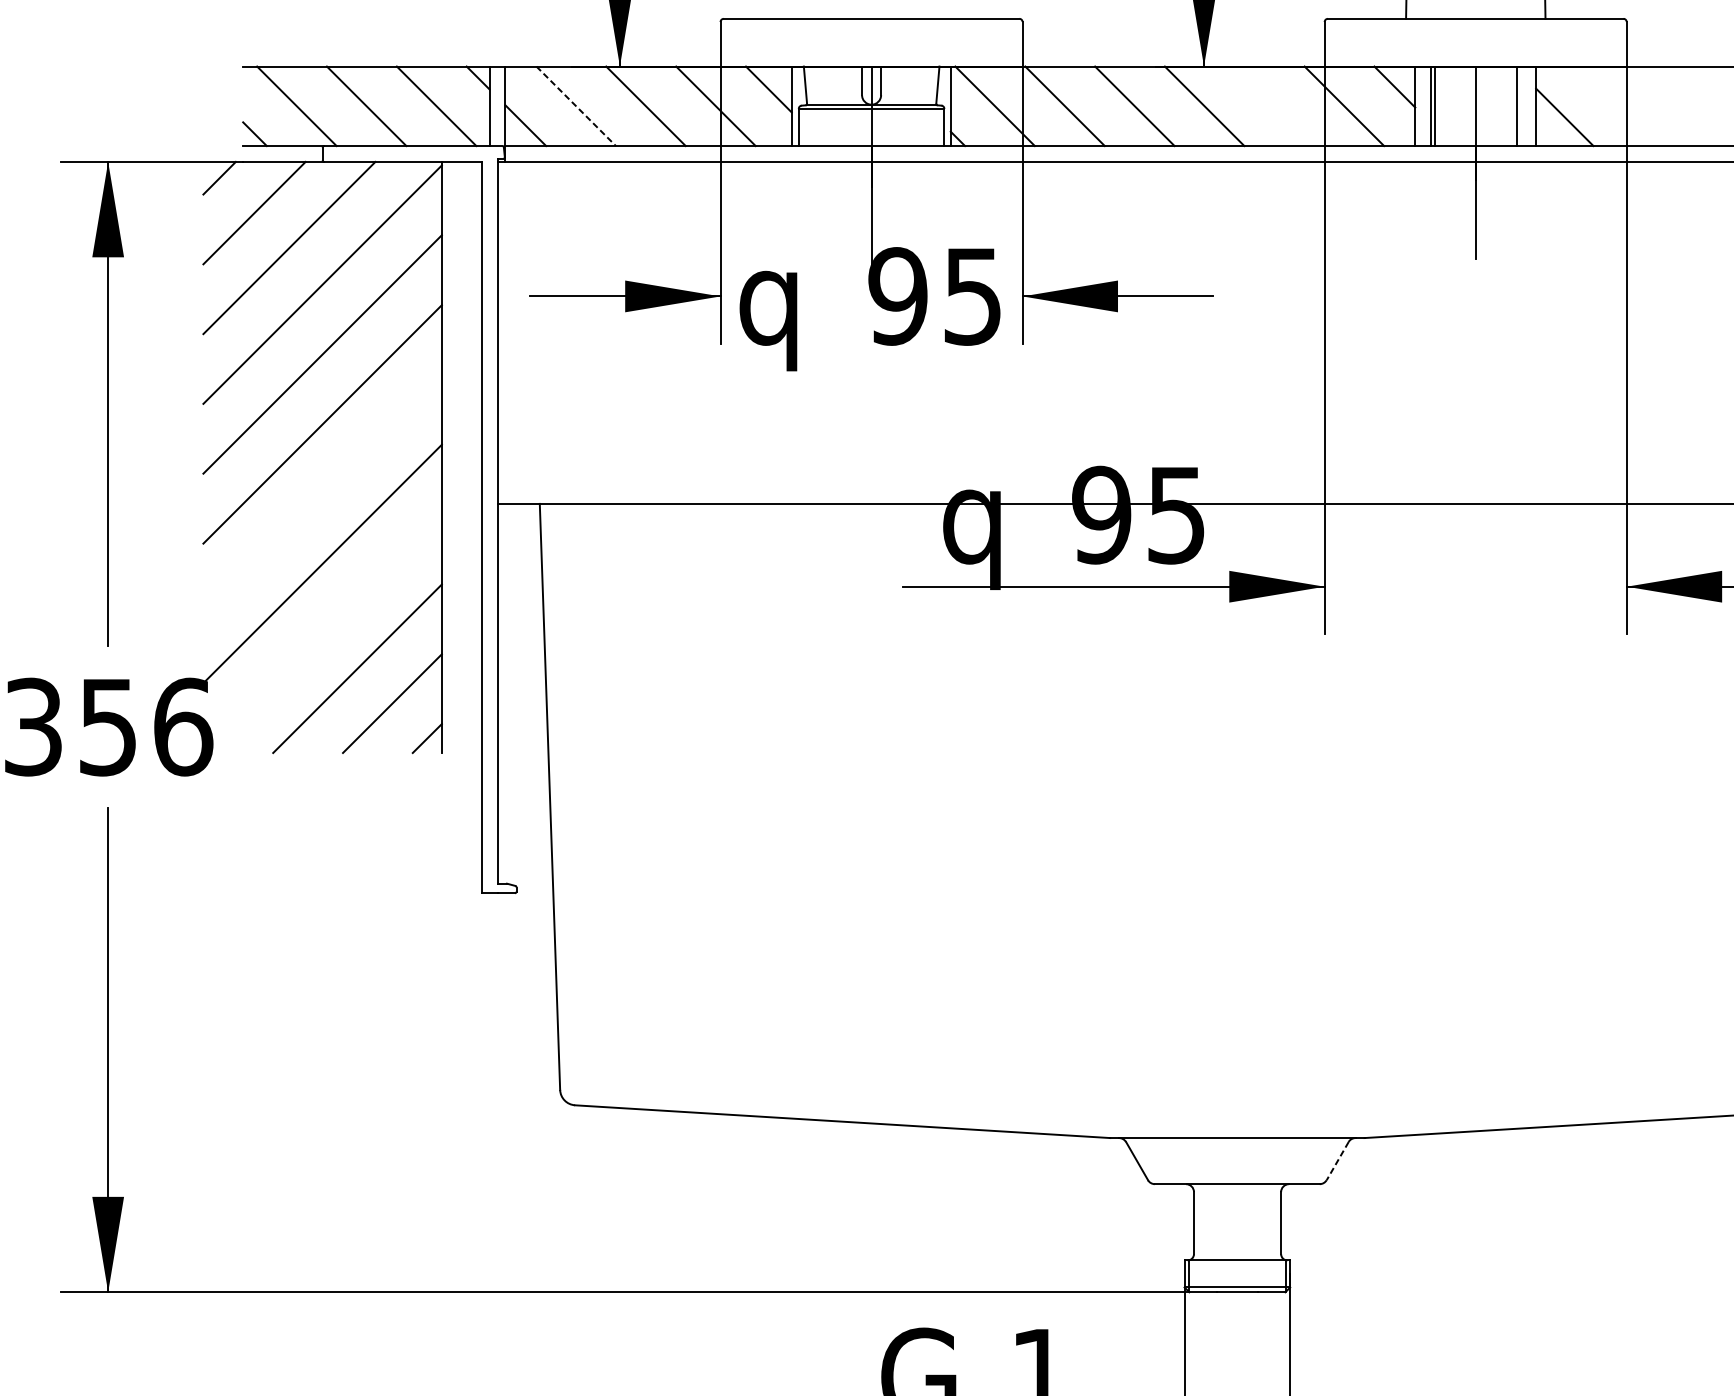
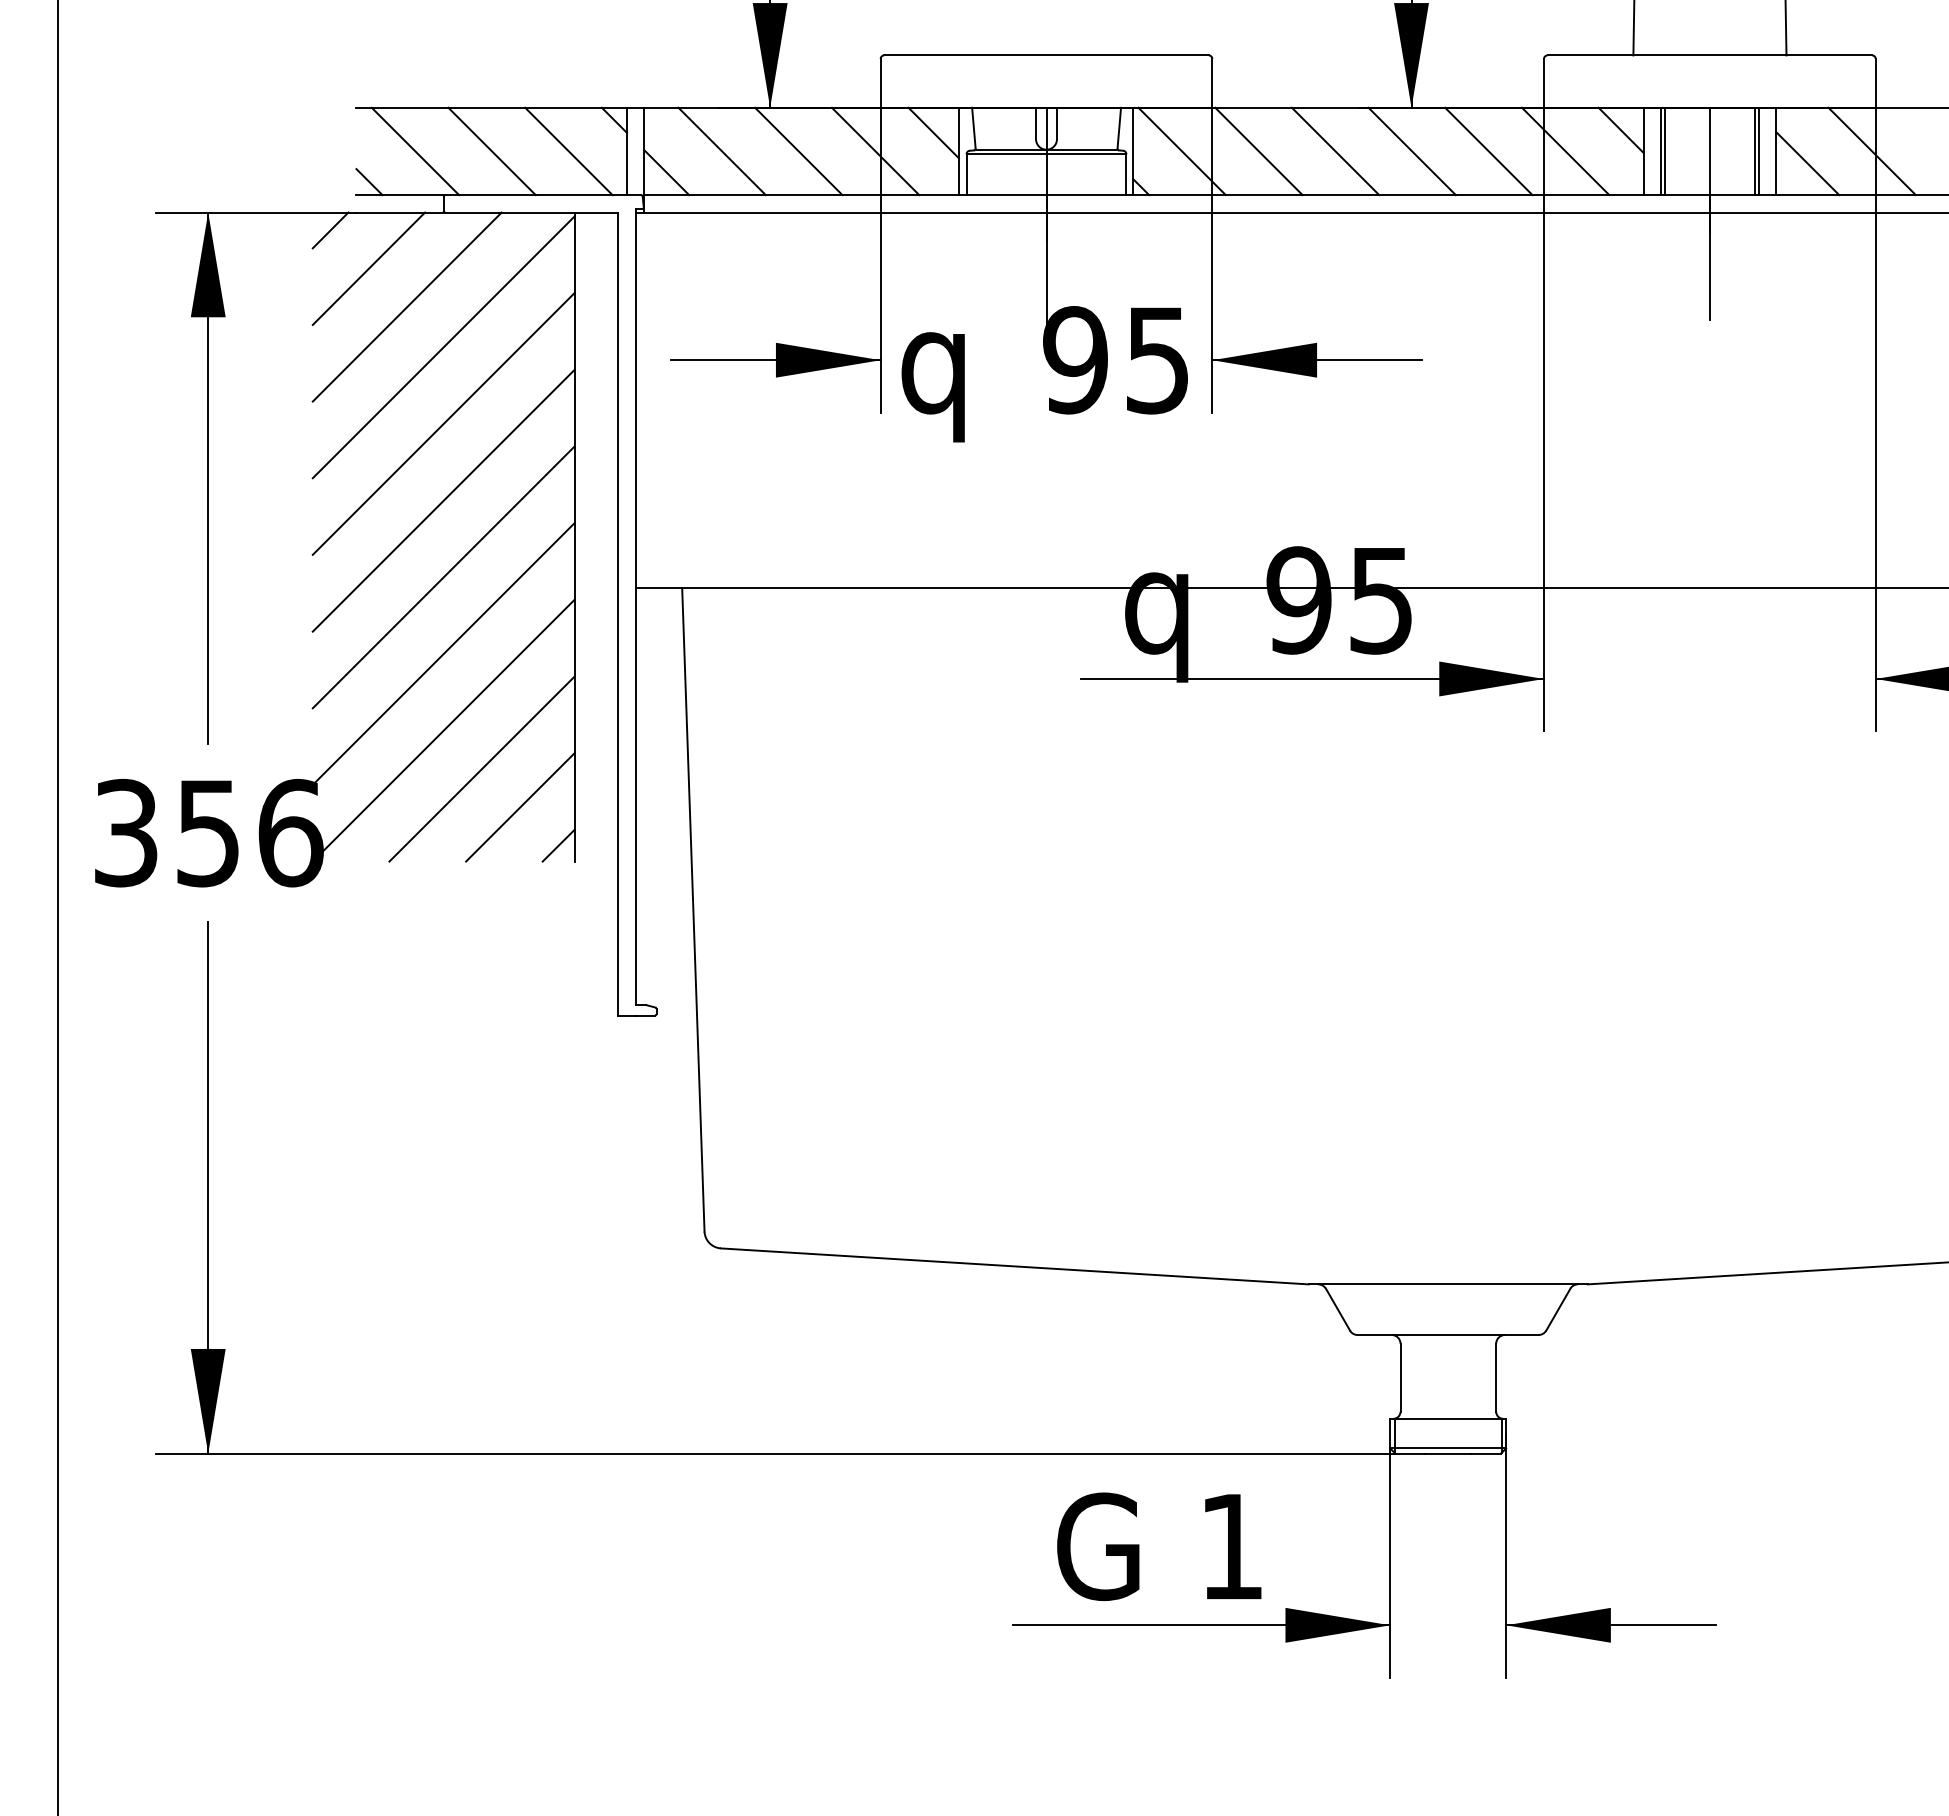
line: (576, 106) -> (722, 151), dashed -> solid
line: (1274, 106) -> (1488, 151), added
line: (1520, 106) -> (1758, 151), added
line: (1622, 106) -> (1871, 151), added
line: (322, 494) -> (443, 577), added
line: (322, 633) -> (443, 730), added
line: (1337, 1161) -> (1558, 1310), dashed -> solid

